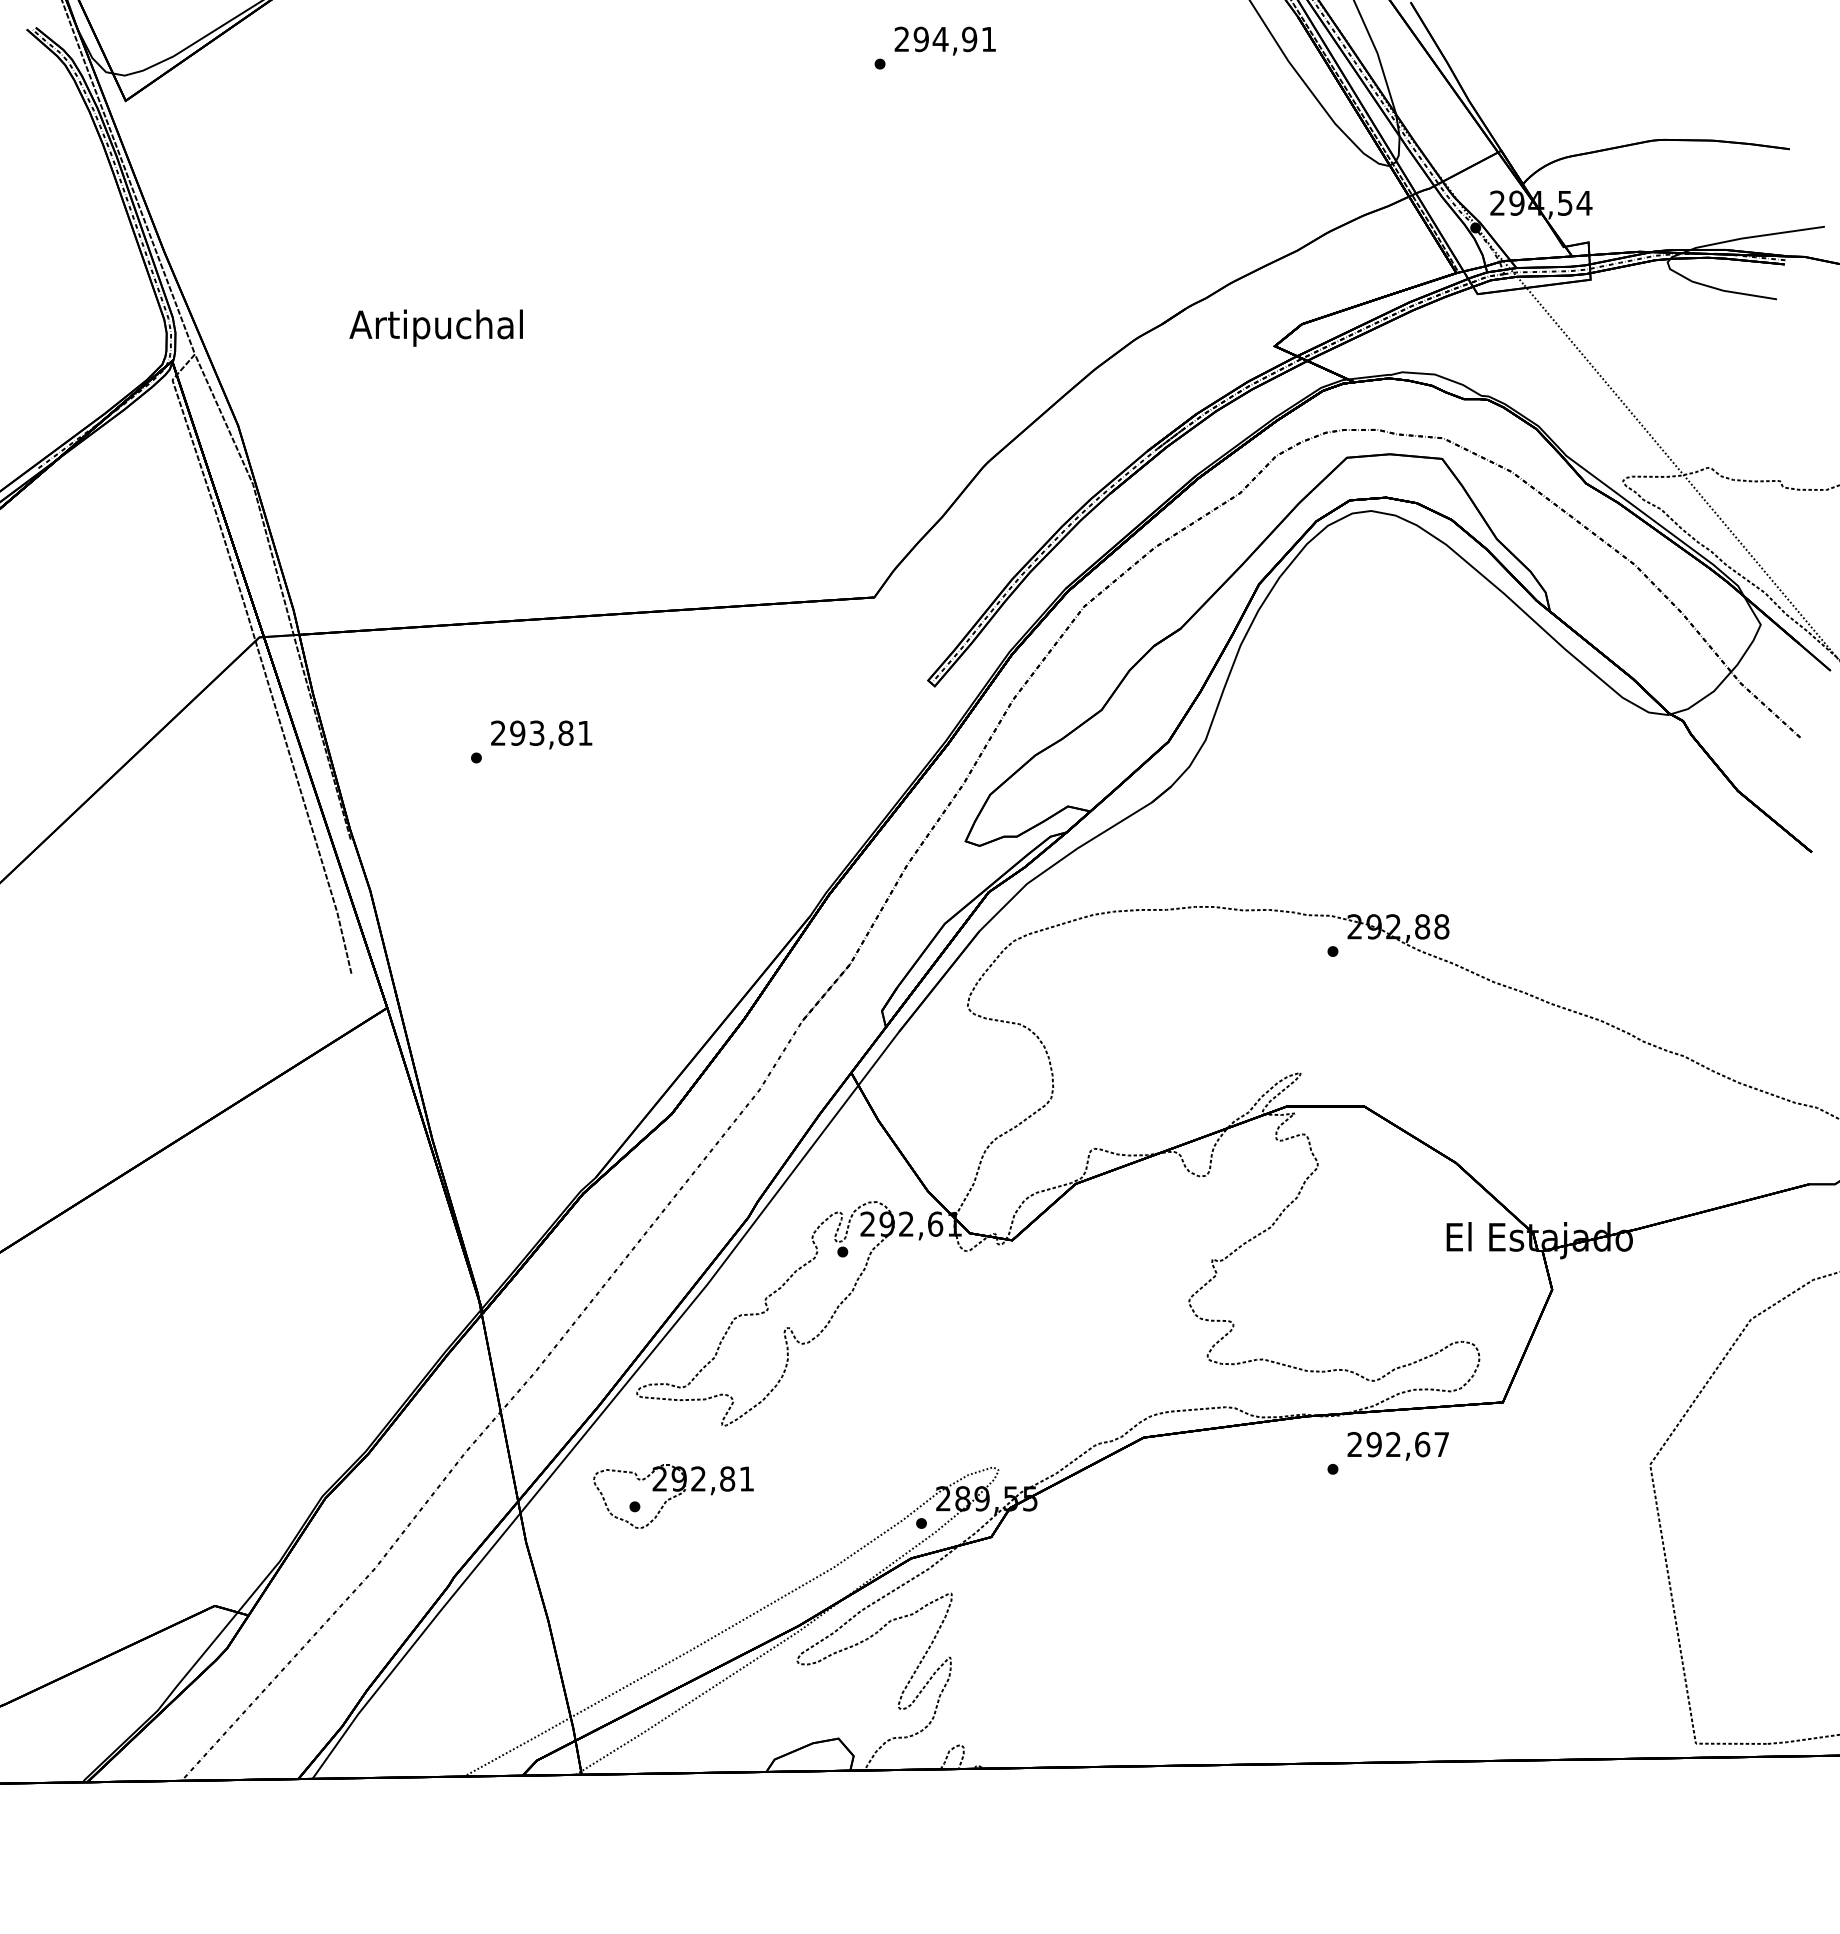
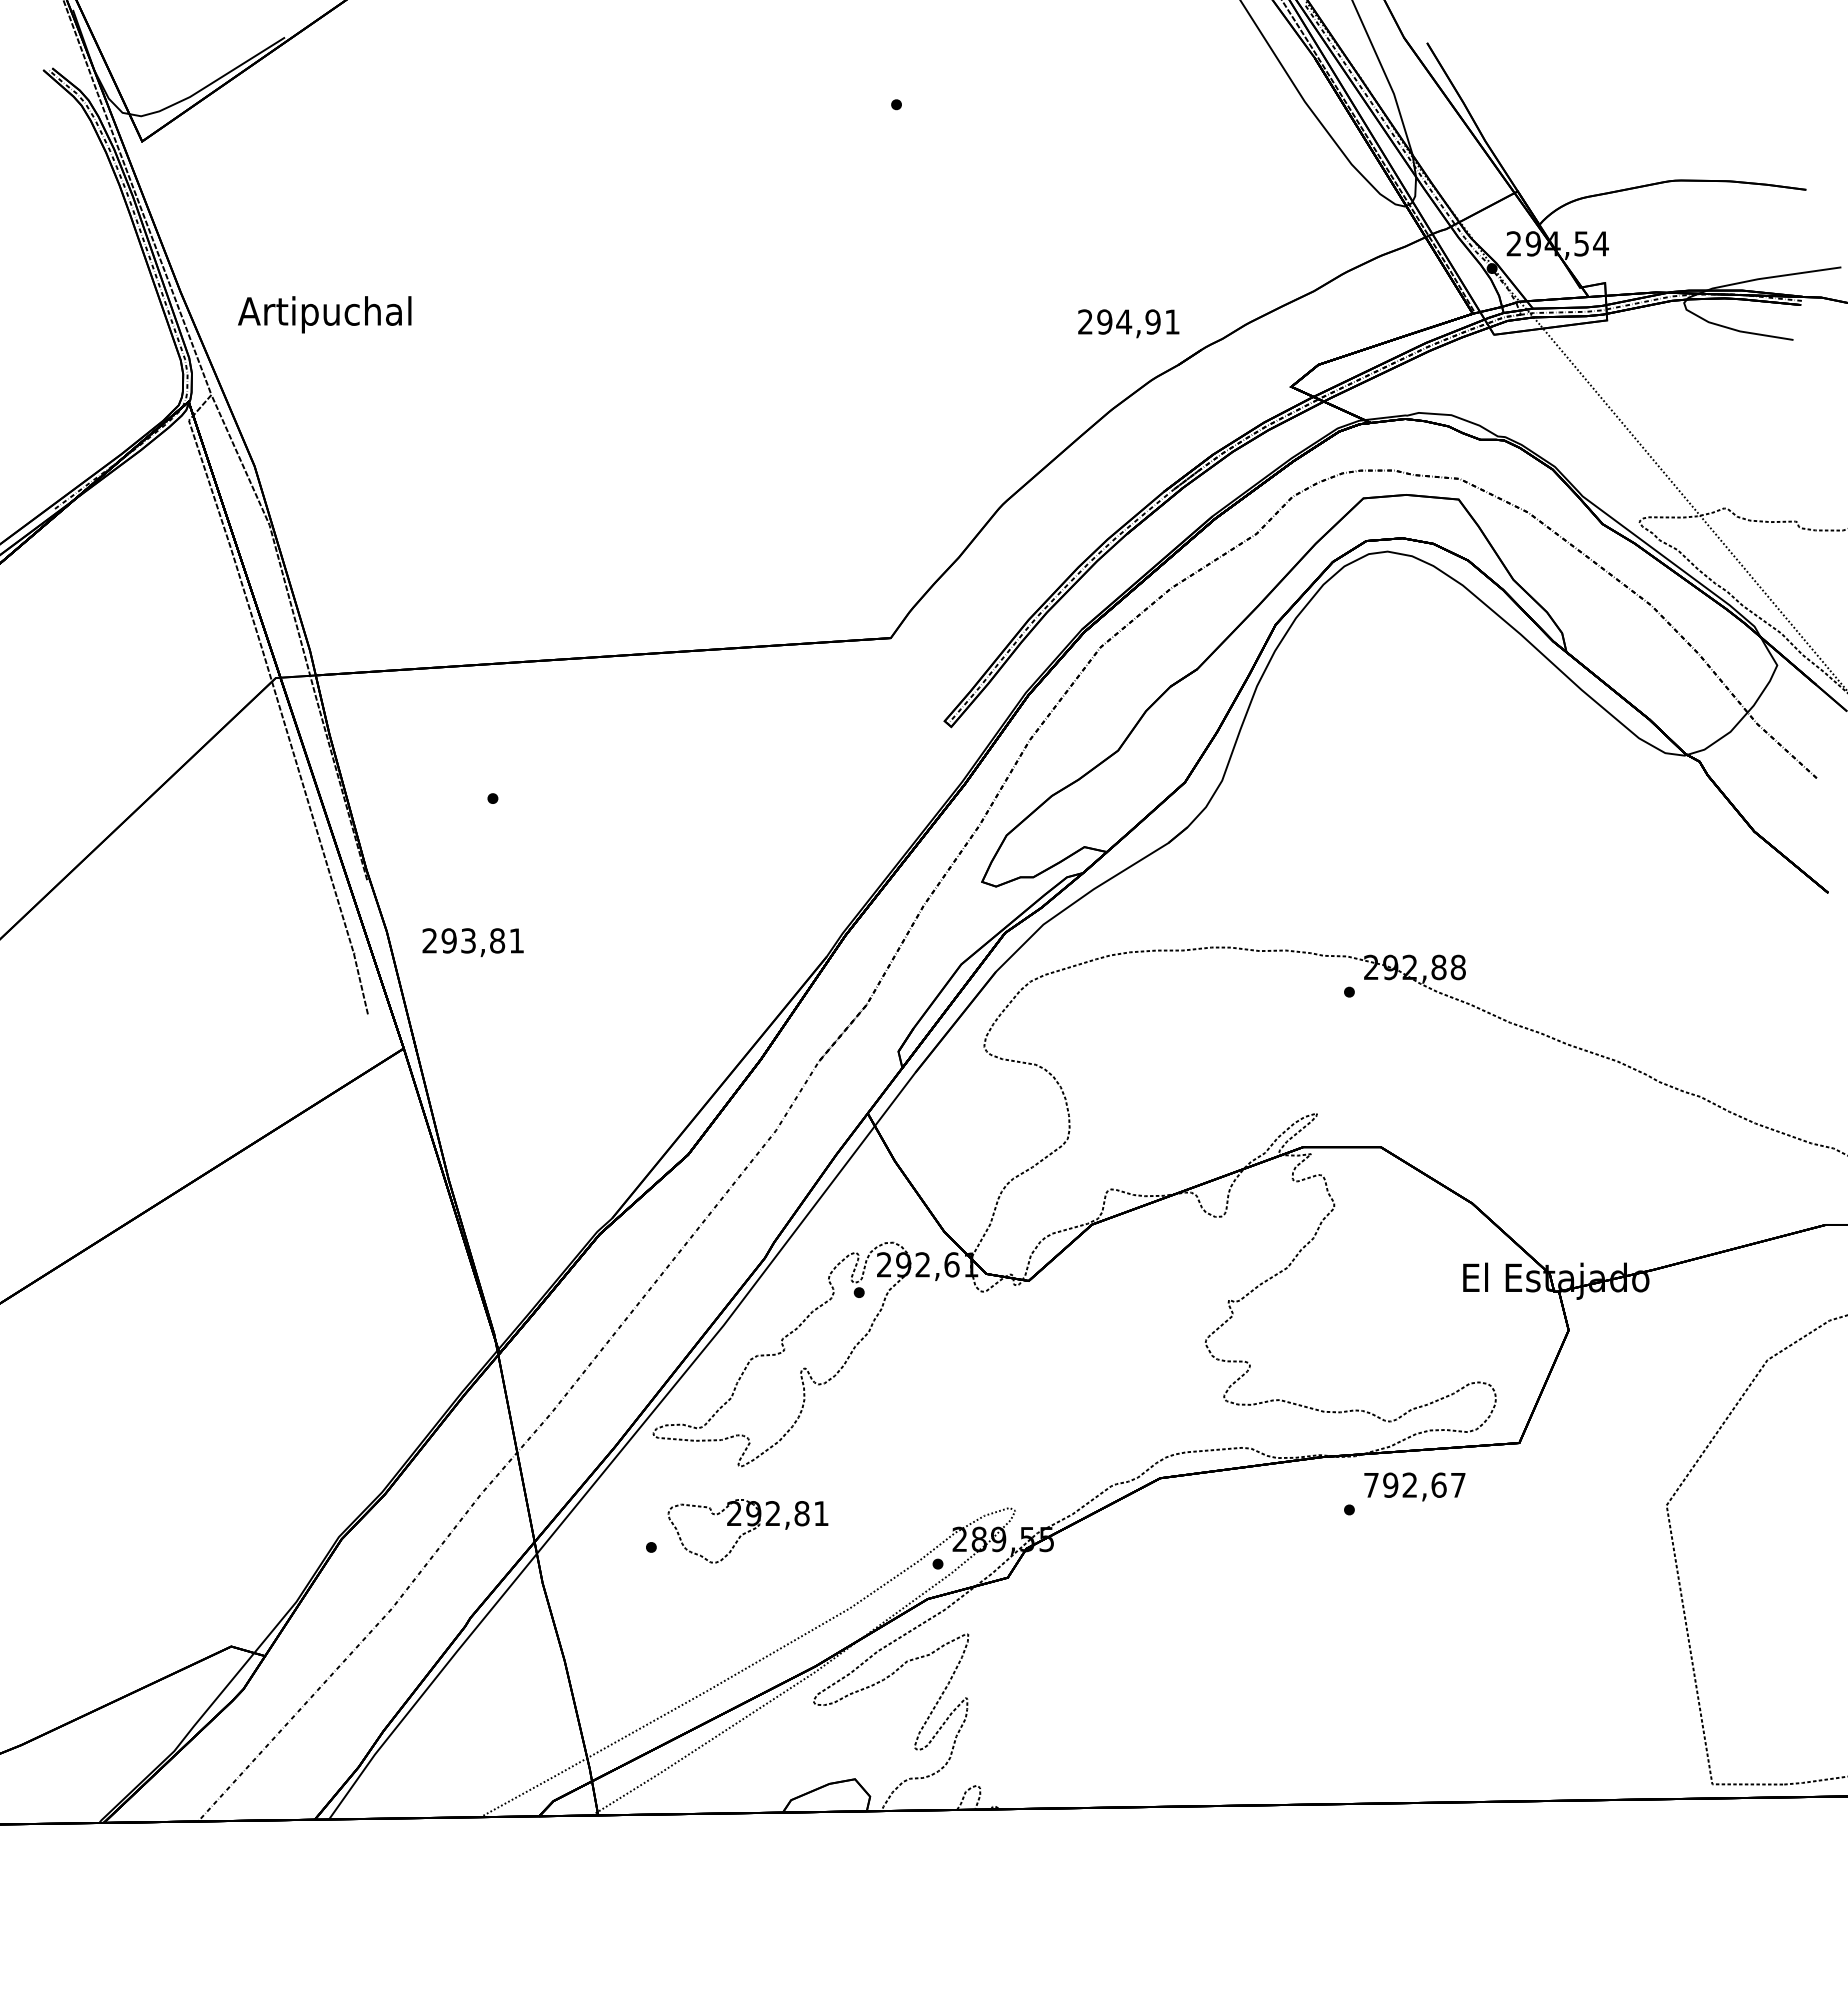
text: (945, 40) -> (1128, 323), moved
text: (436, 327) -> (324, 314), moved
text: (541, 734) -> (472, 942), moved
text: (1355, 1443) -> (1371, 1484), 292,67 -> 792,67
part: (673, 1496) -> (747, 1531), moved

